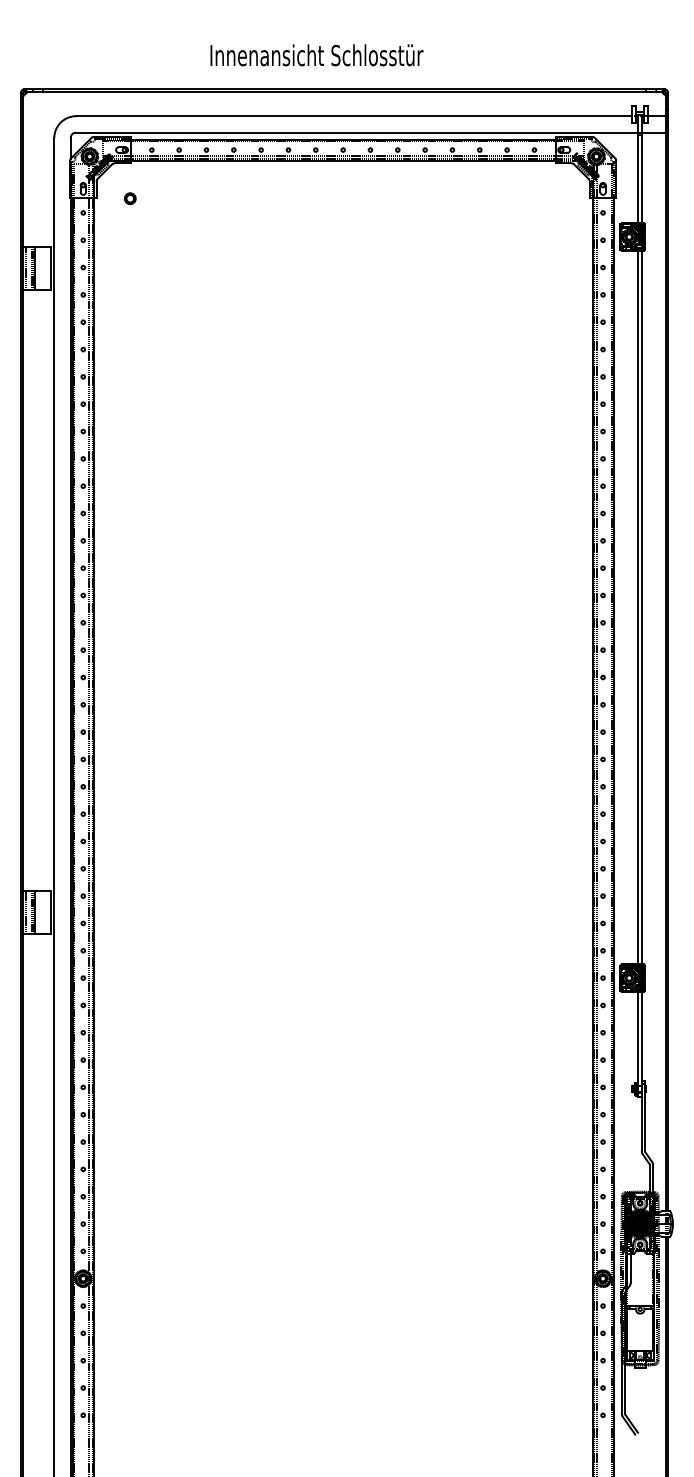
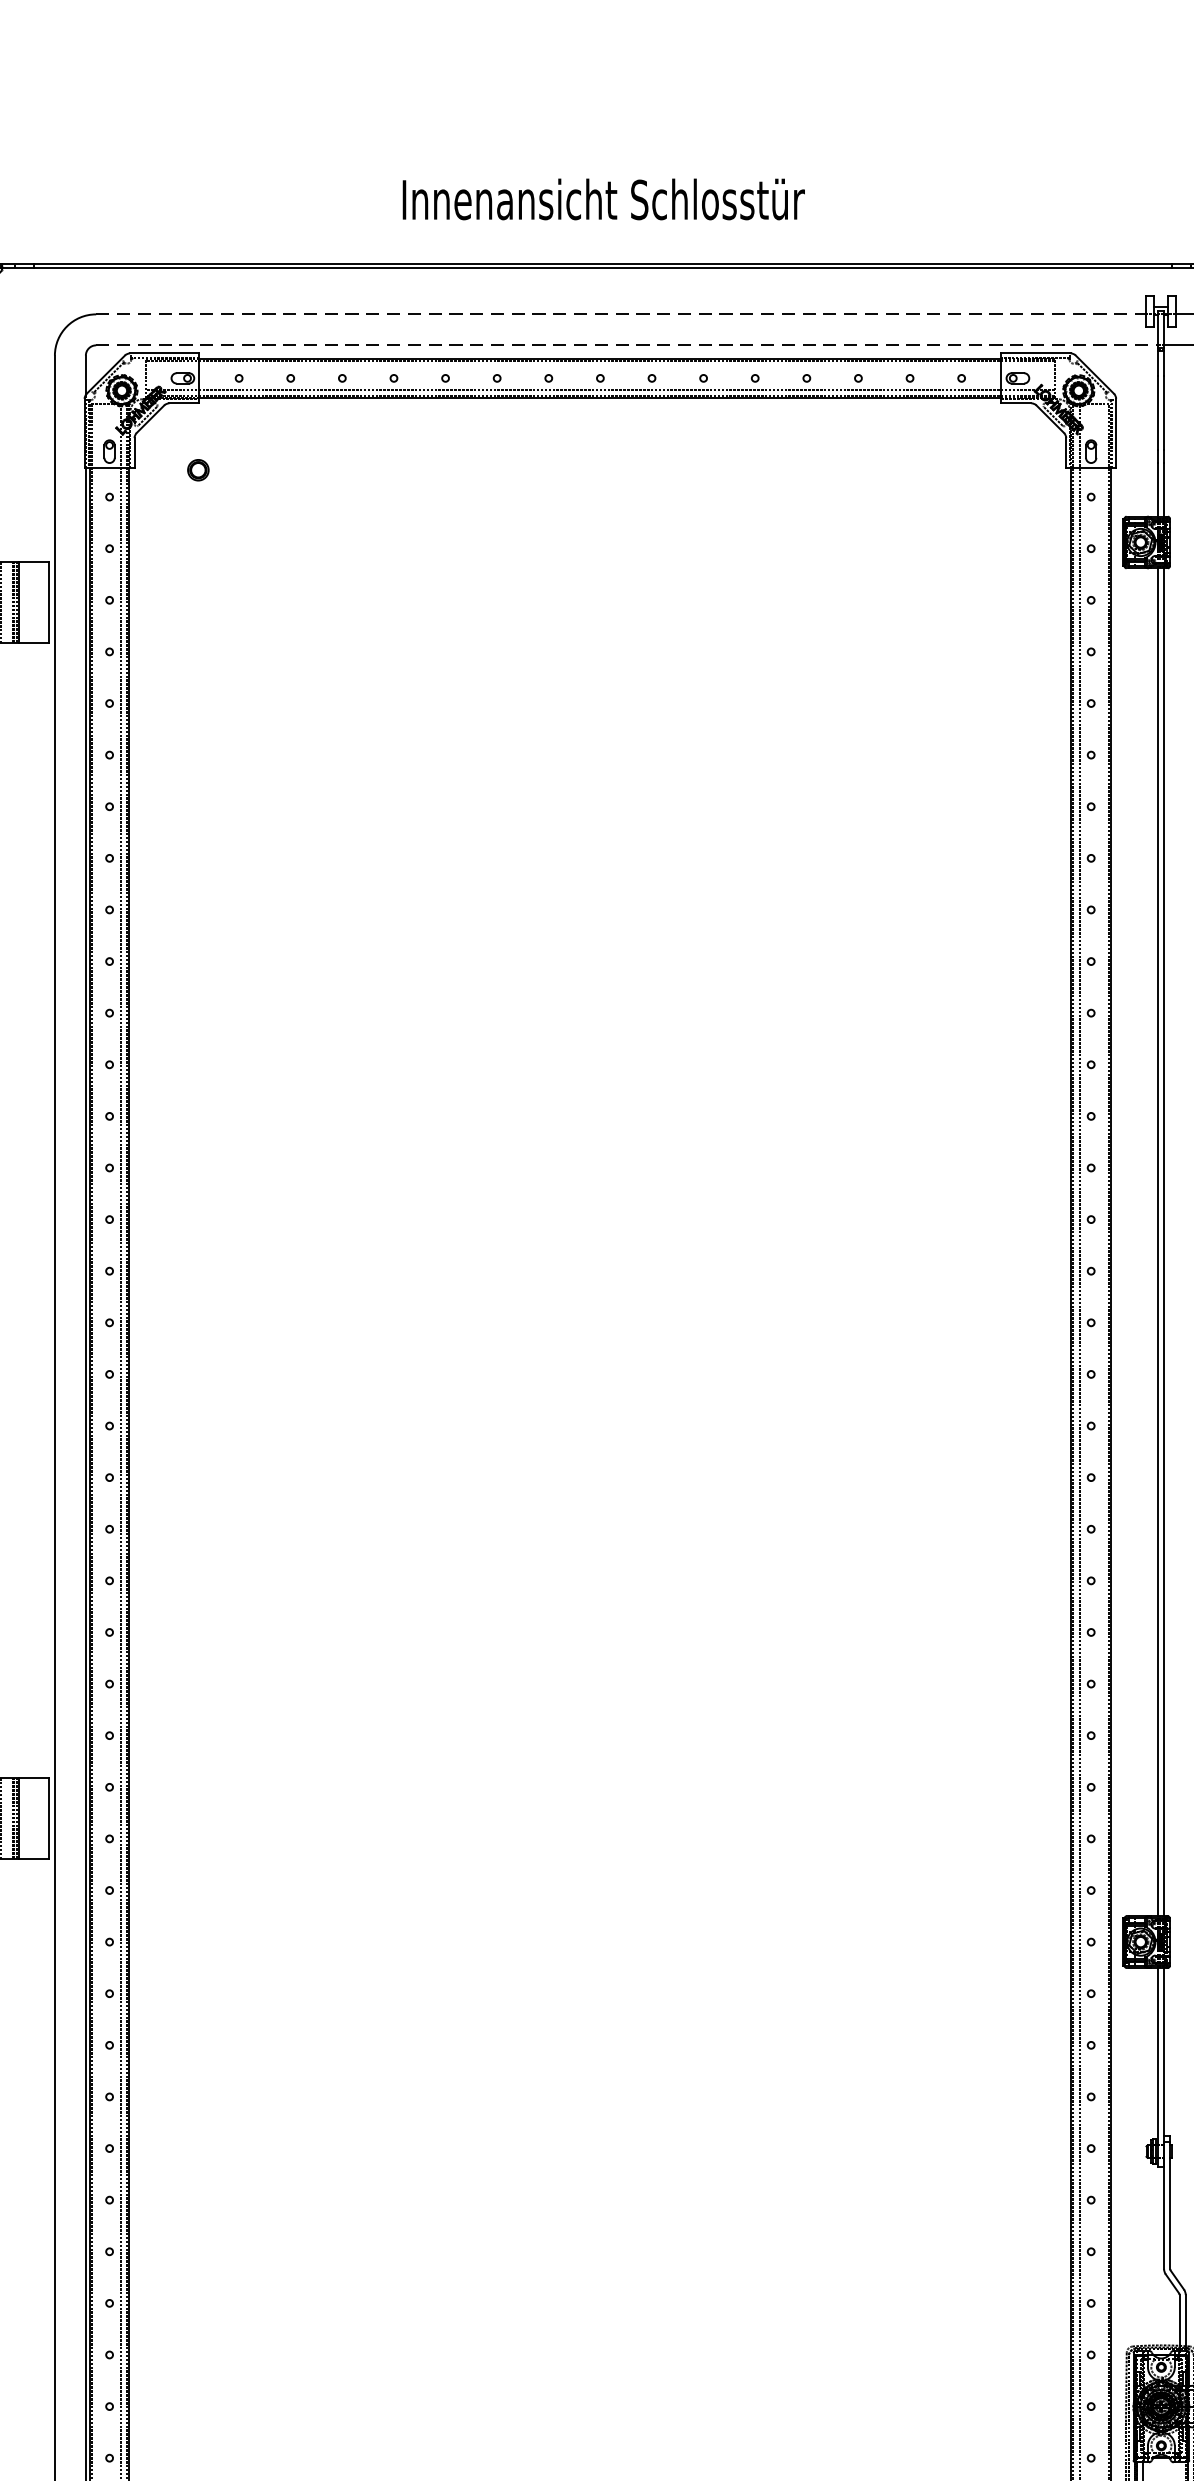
text: (316, 55) -> (602, 199), moved
line: (353, 116) -> (619, 314), solid -> dashed
line: (357, 132) -> (627, 345), solid -> dashed

